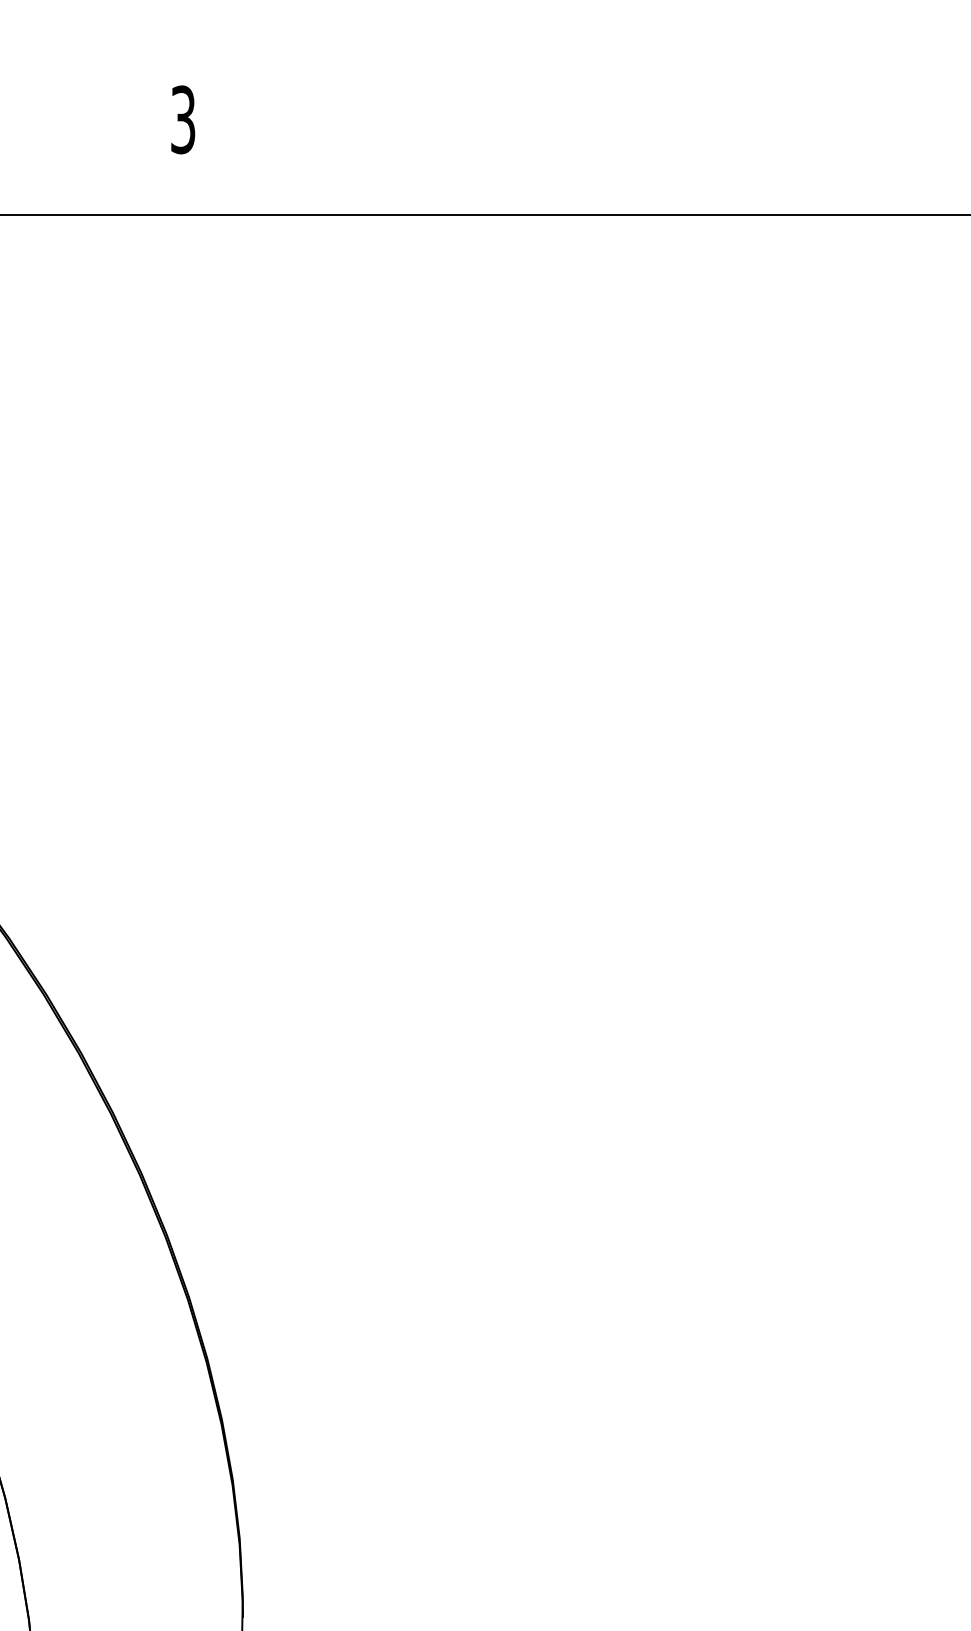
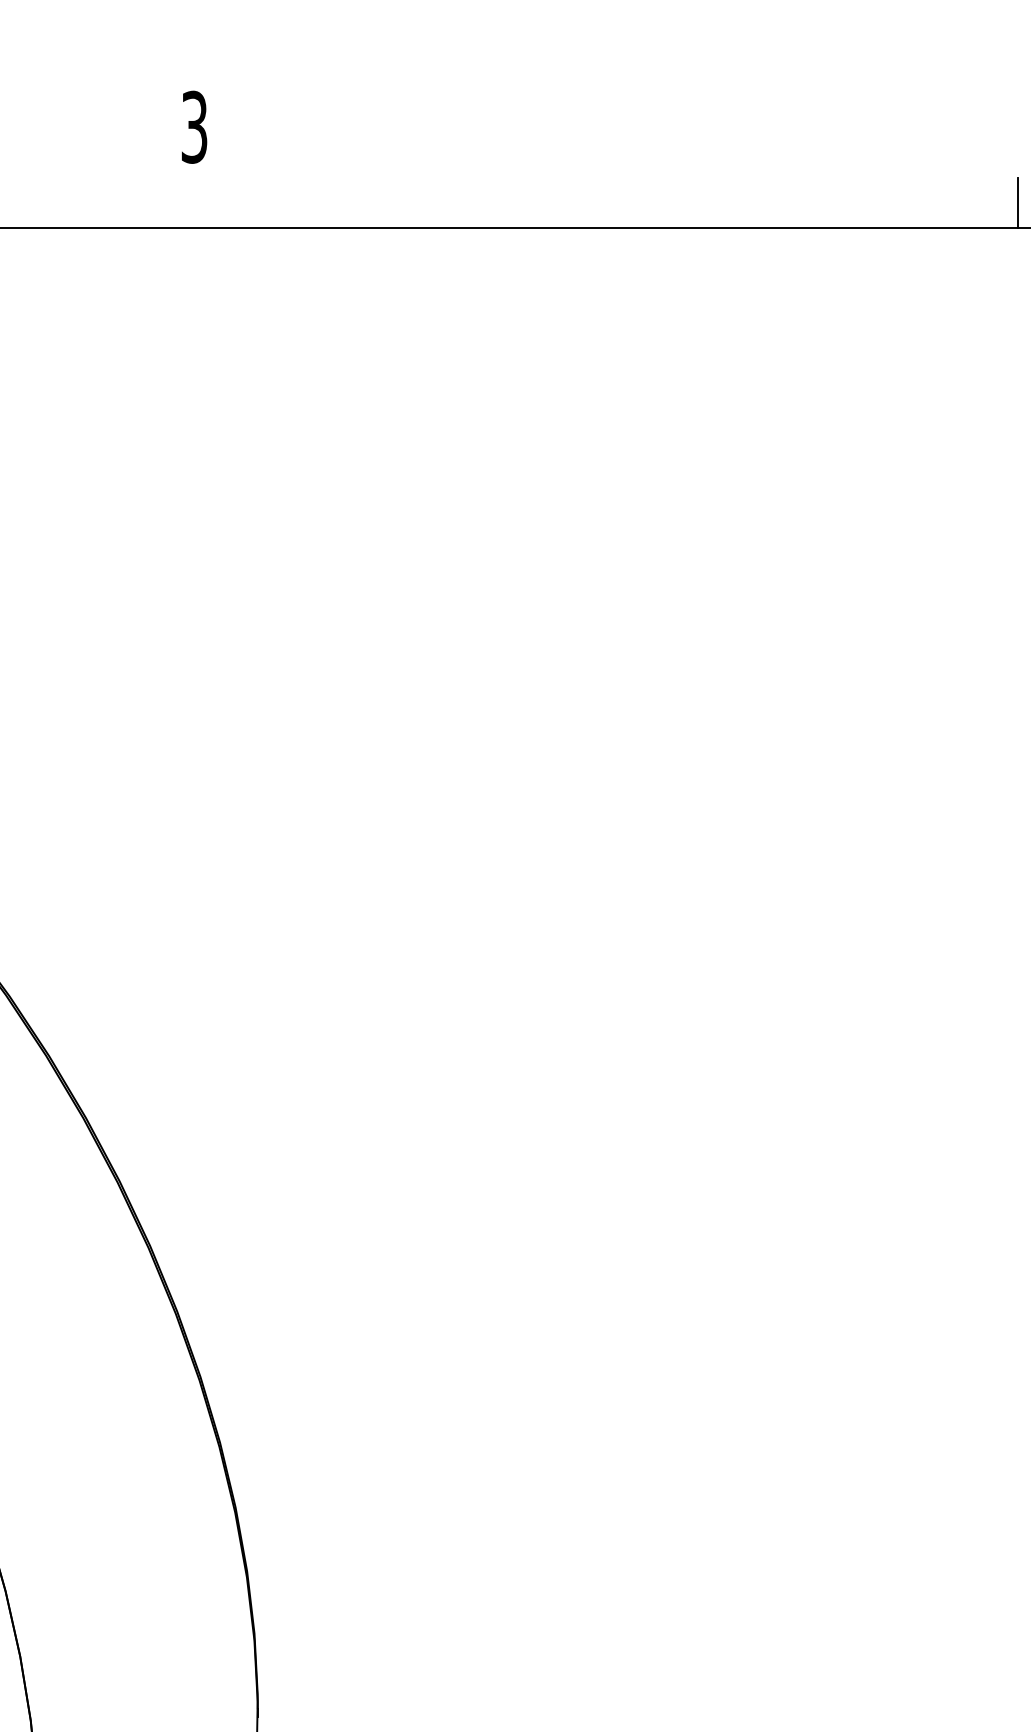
line: (958, 191) -> (1017, 203), added

